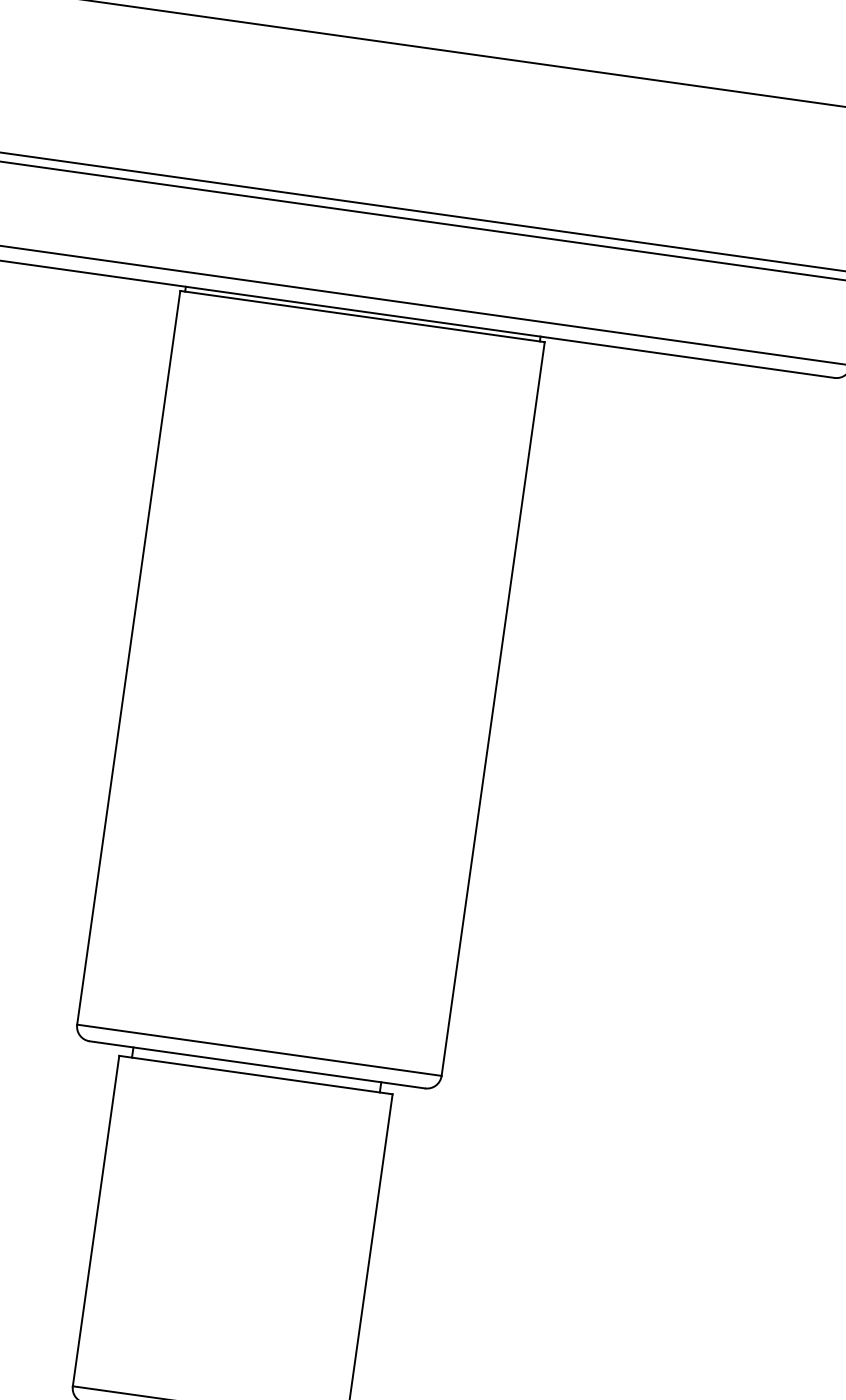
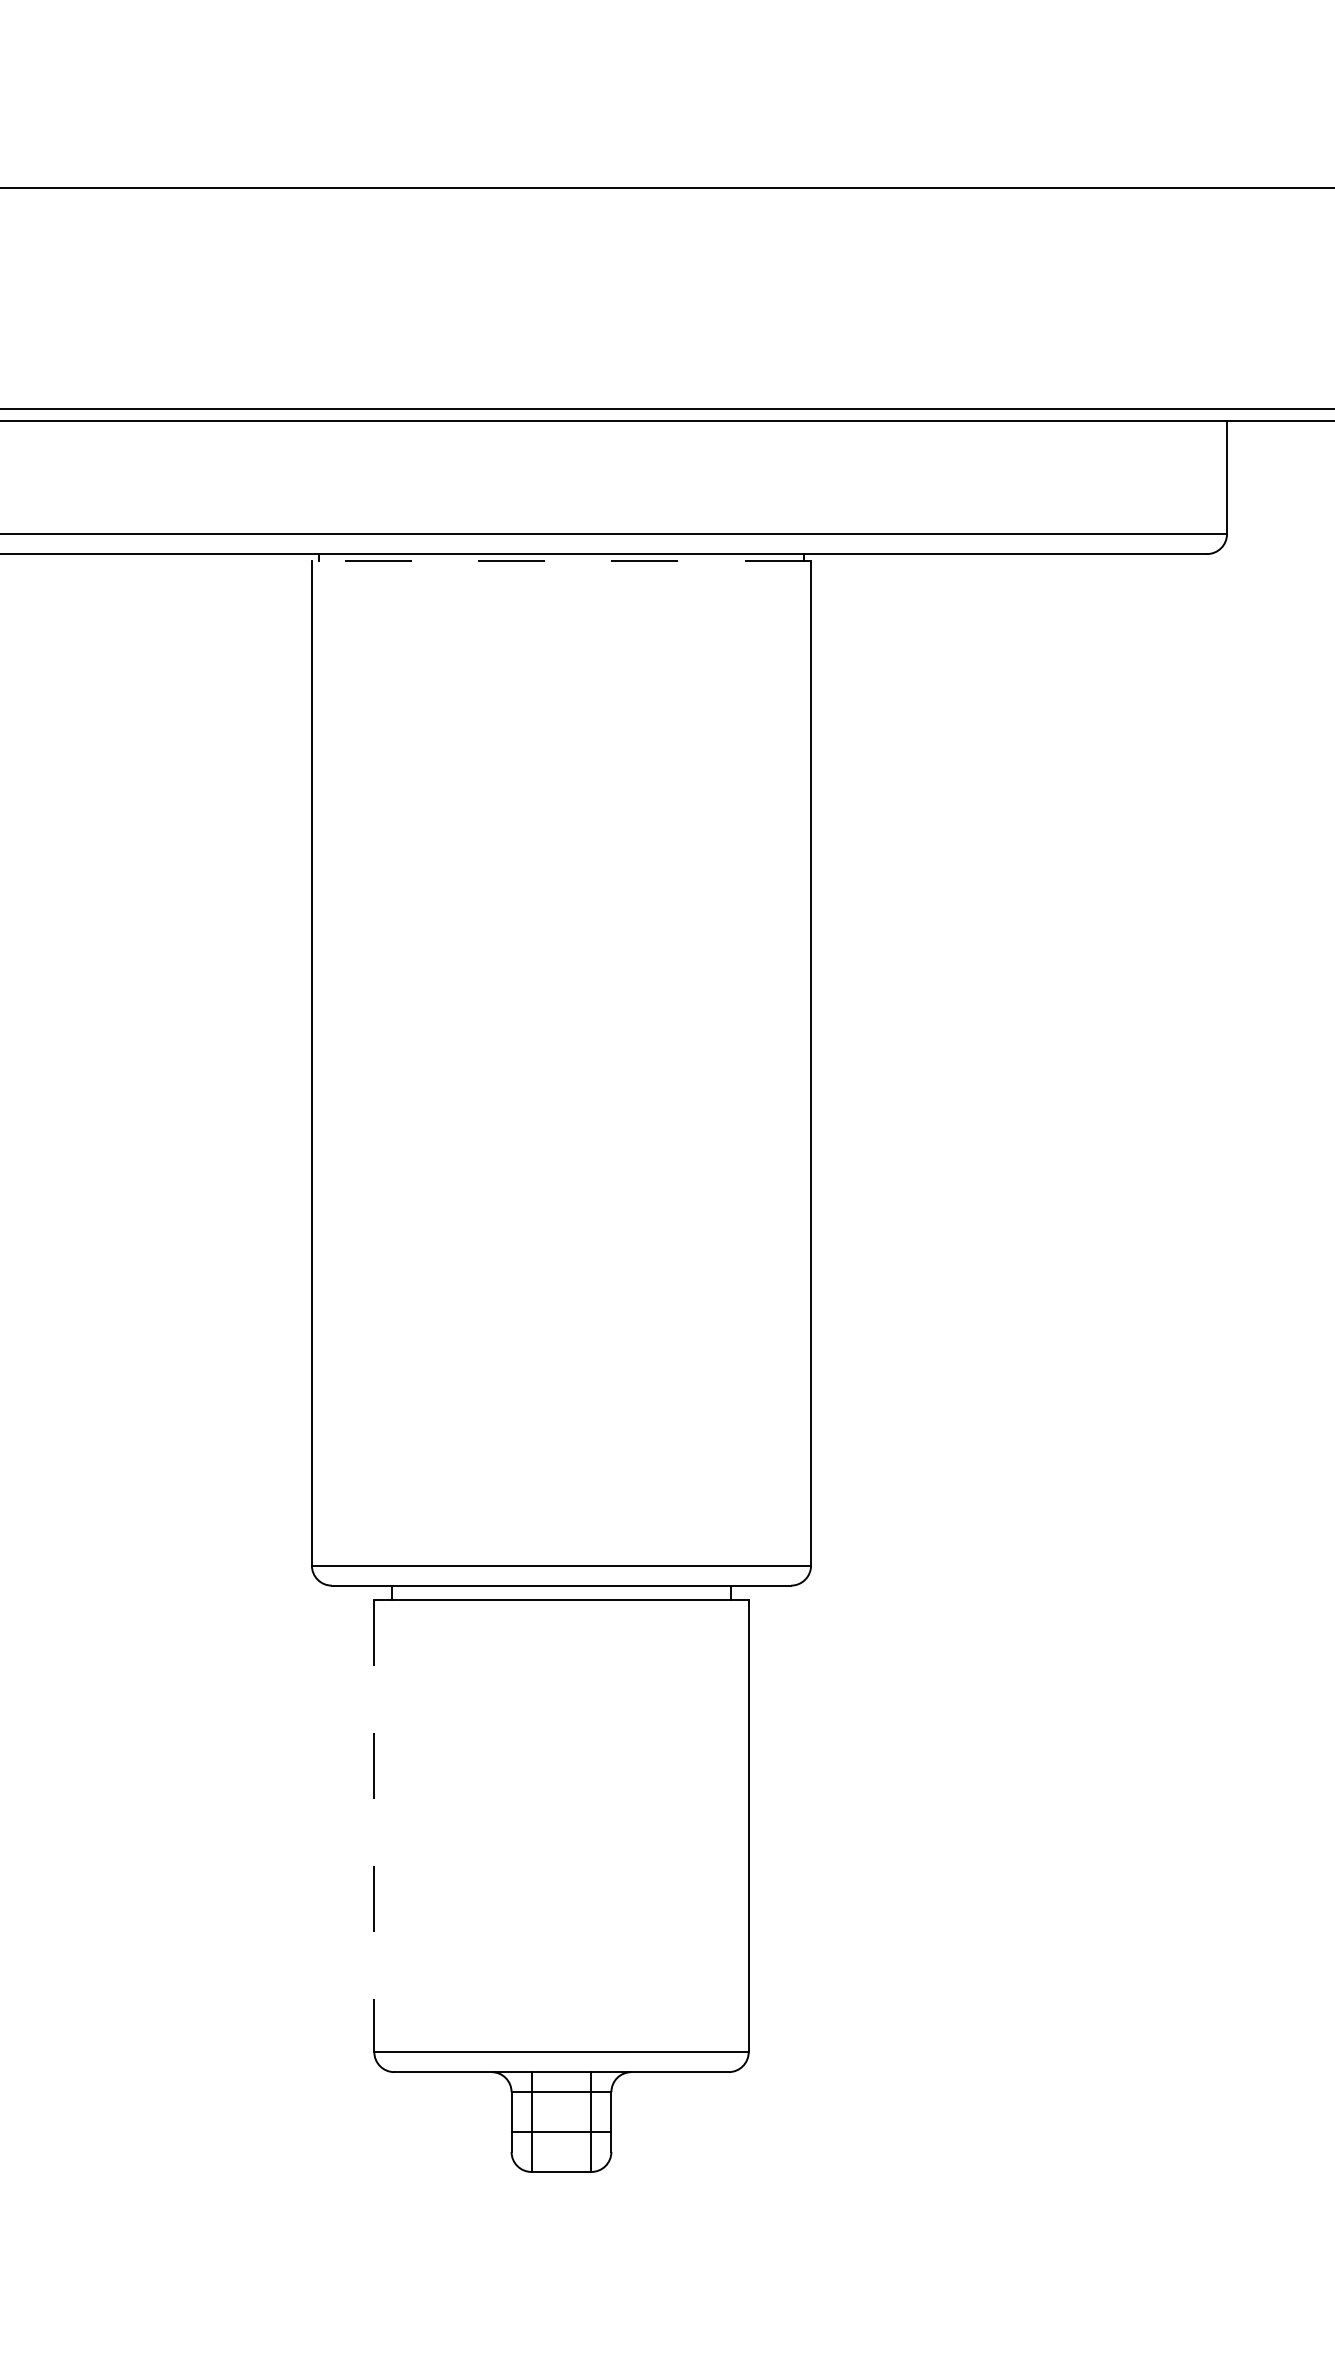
line: (362, 316) -> (561, 560), solid -> dashed
line: (96, 1221) -> (374, 1826), solid -> dashed

